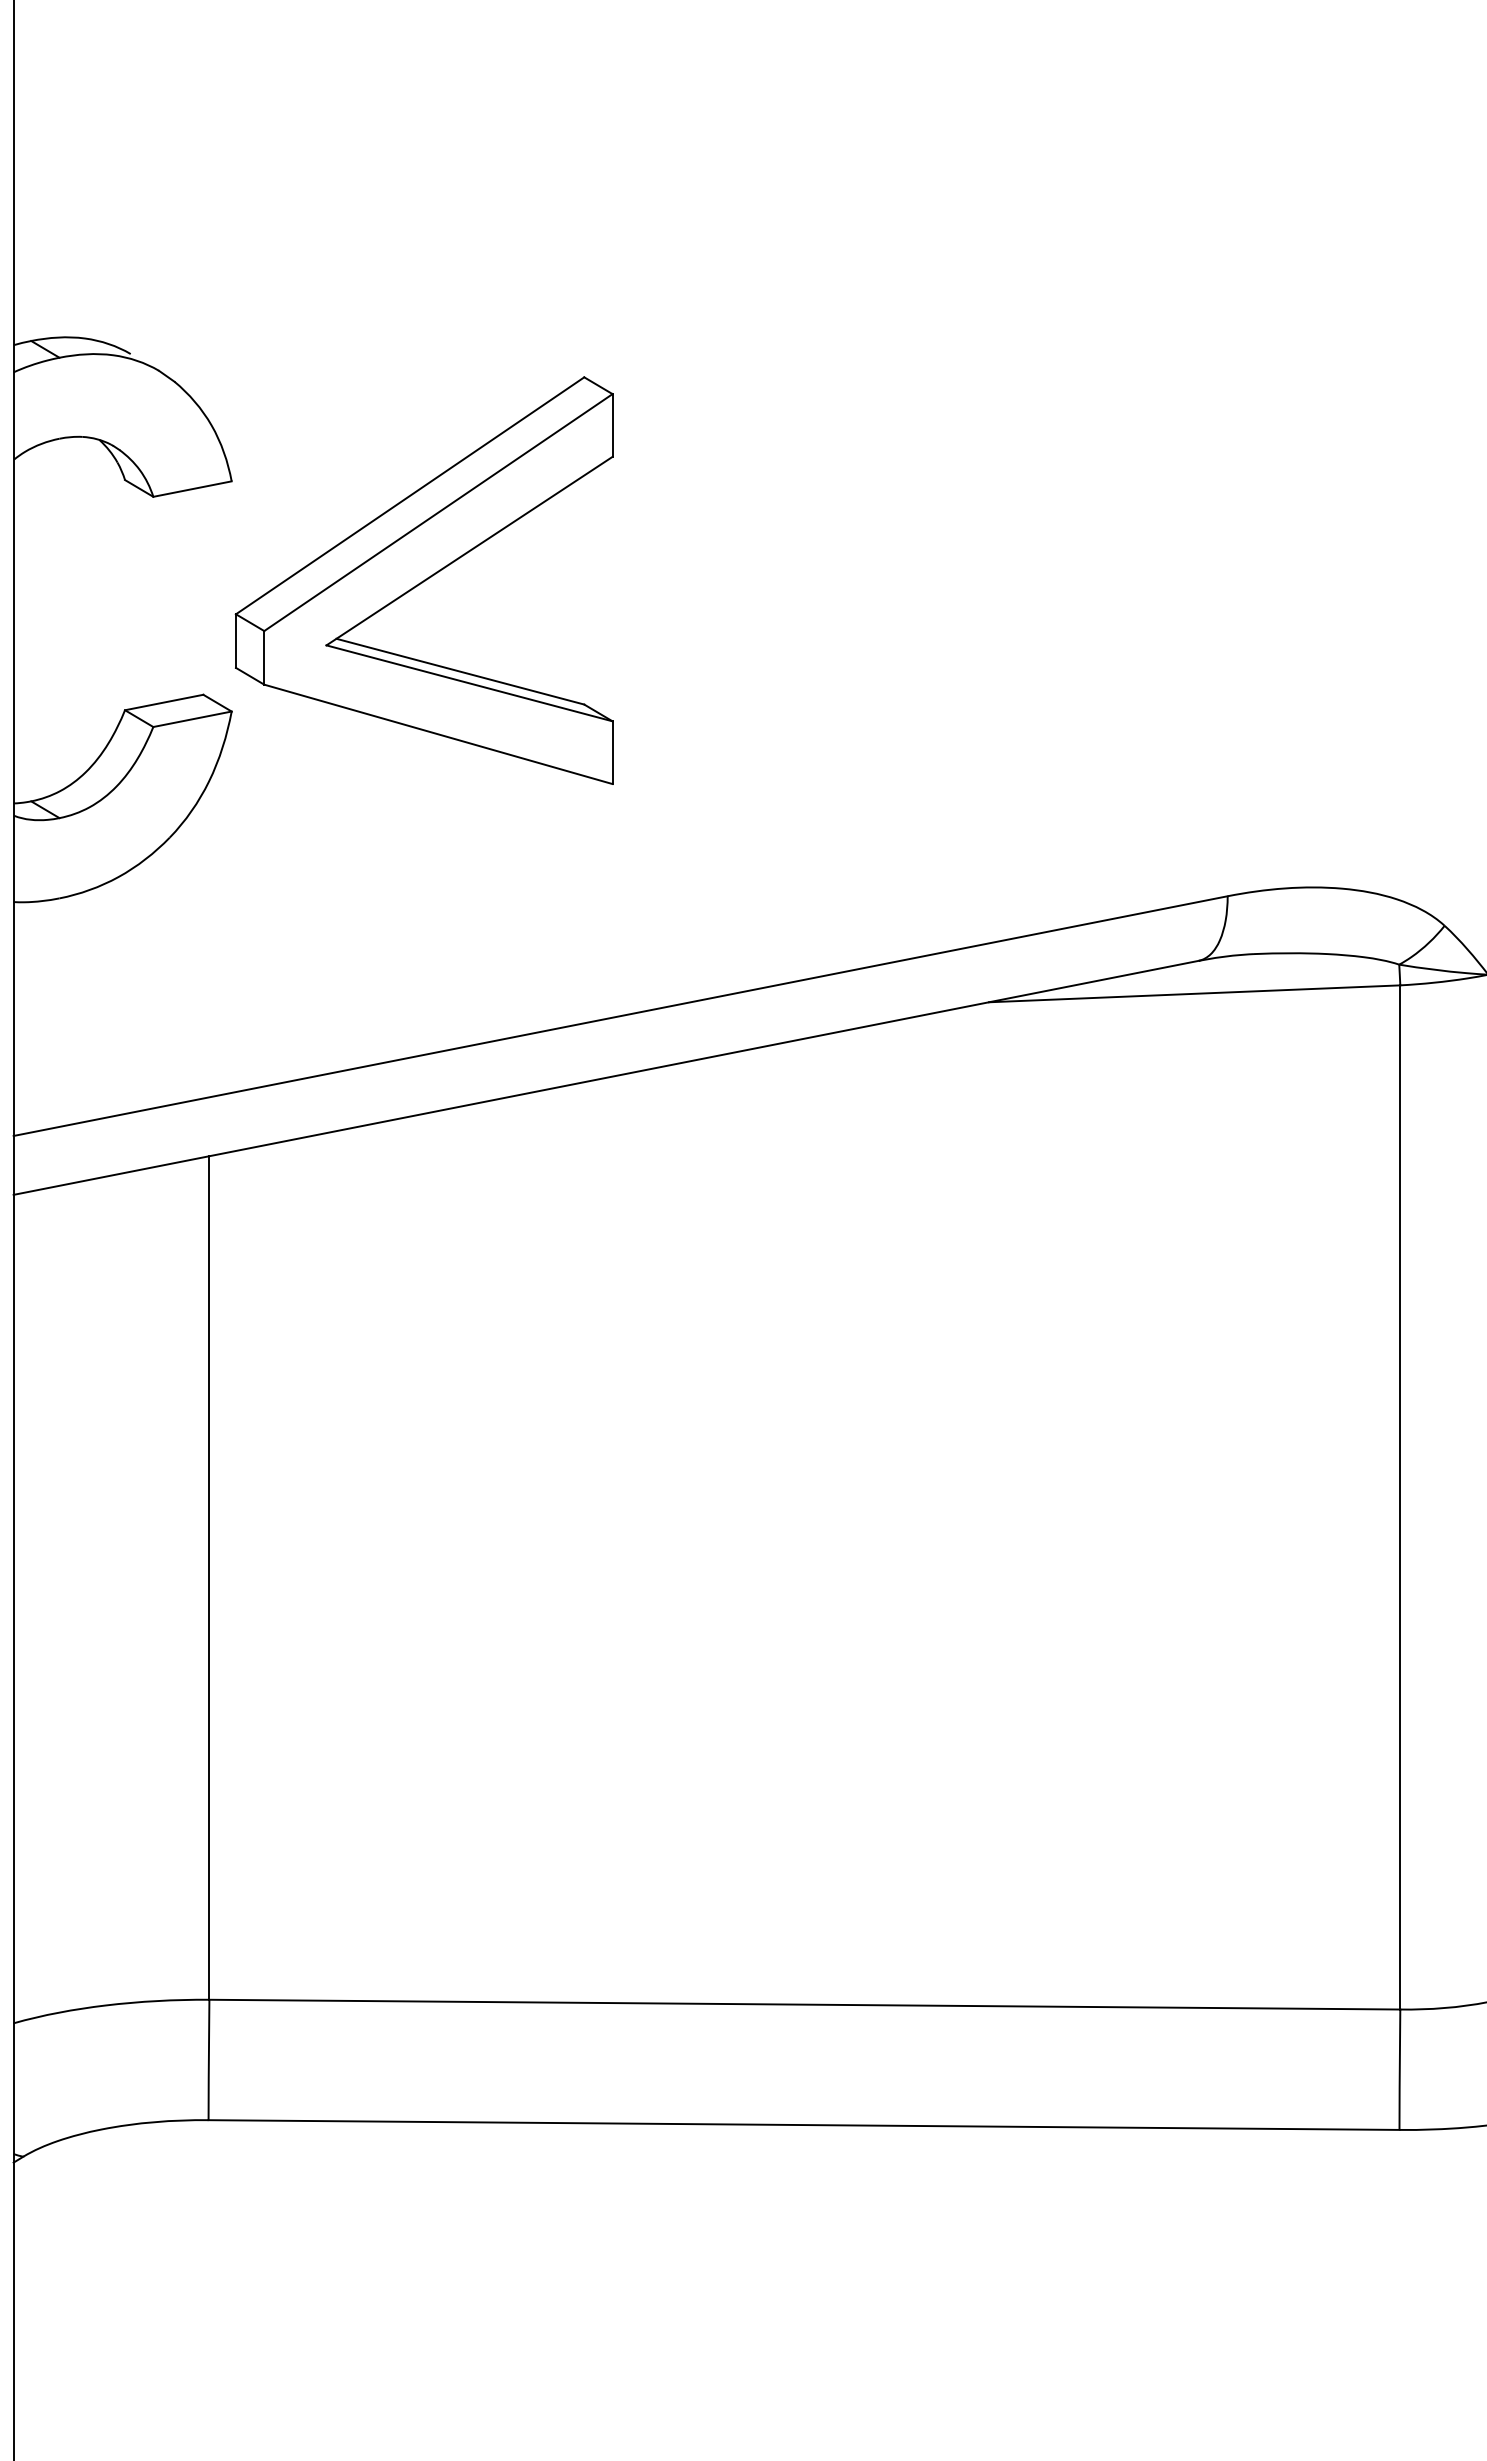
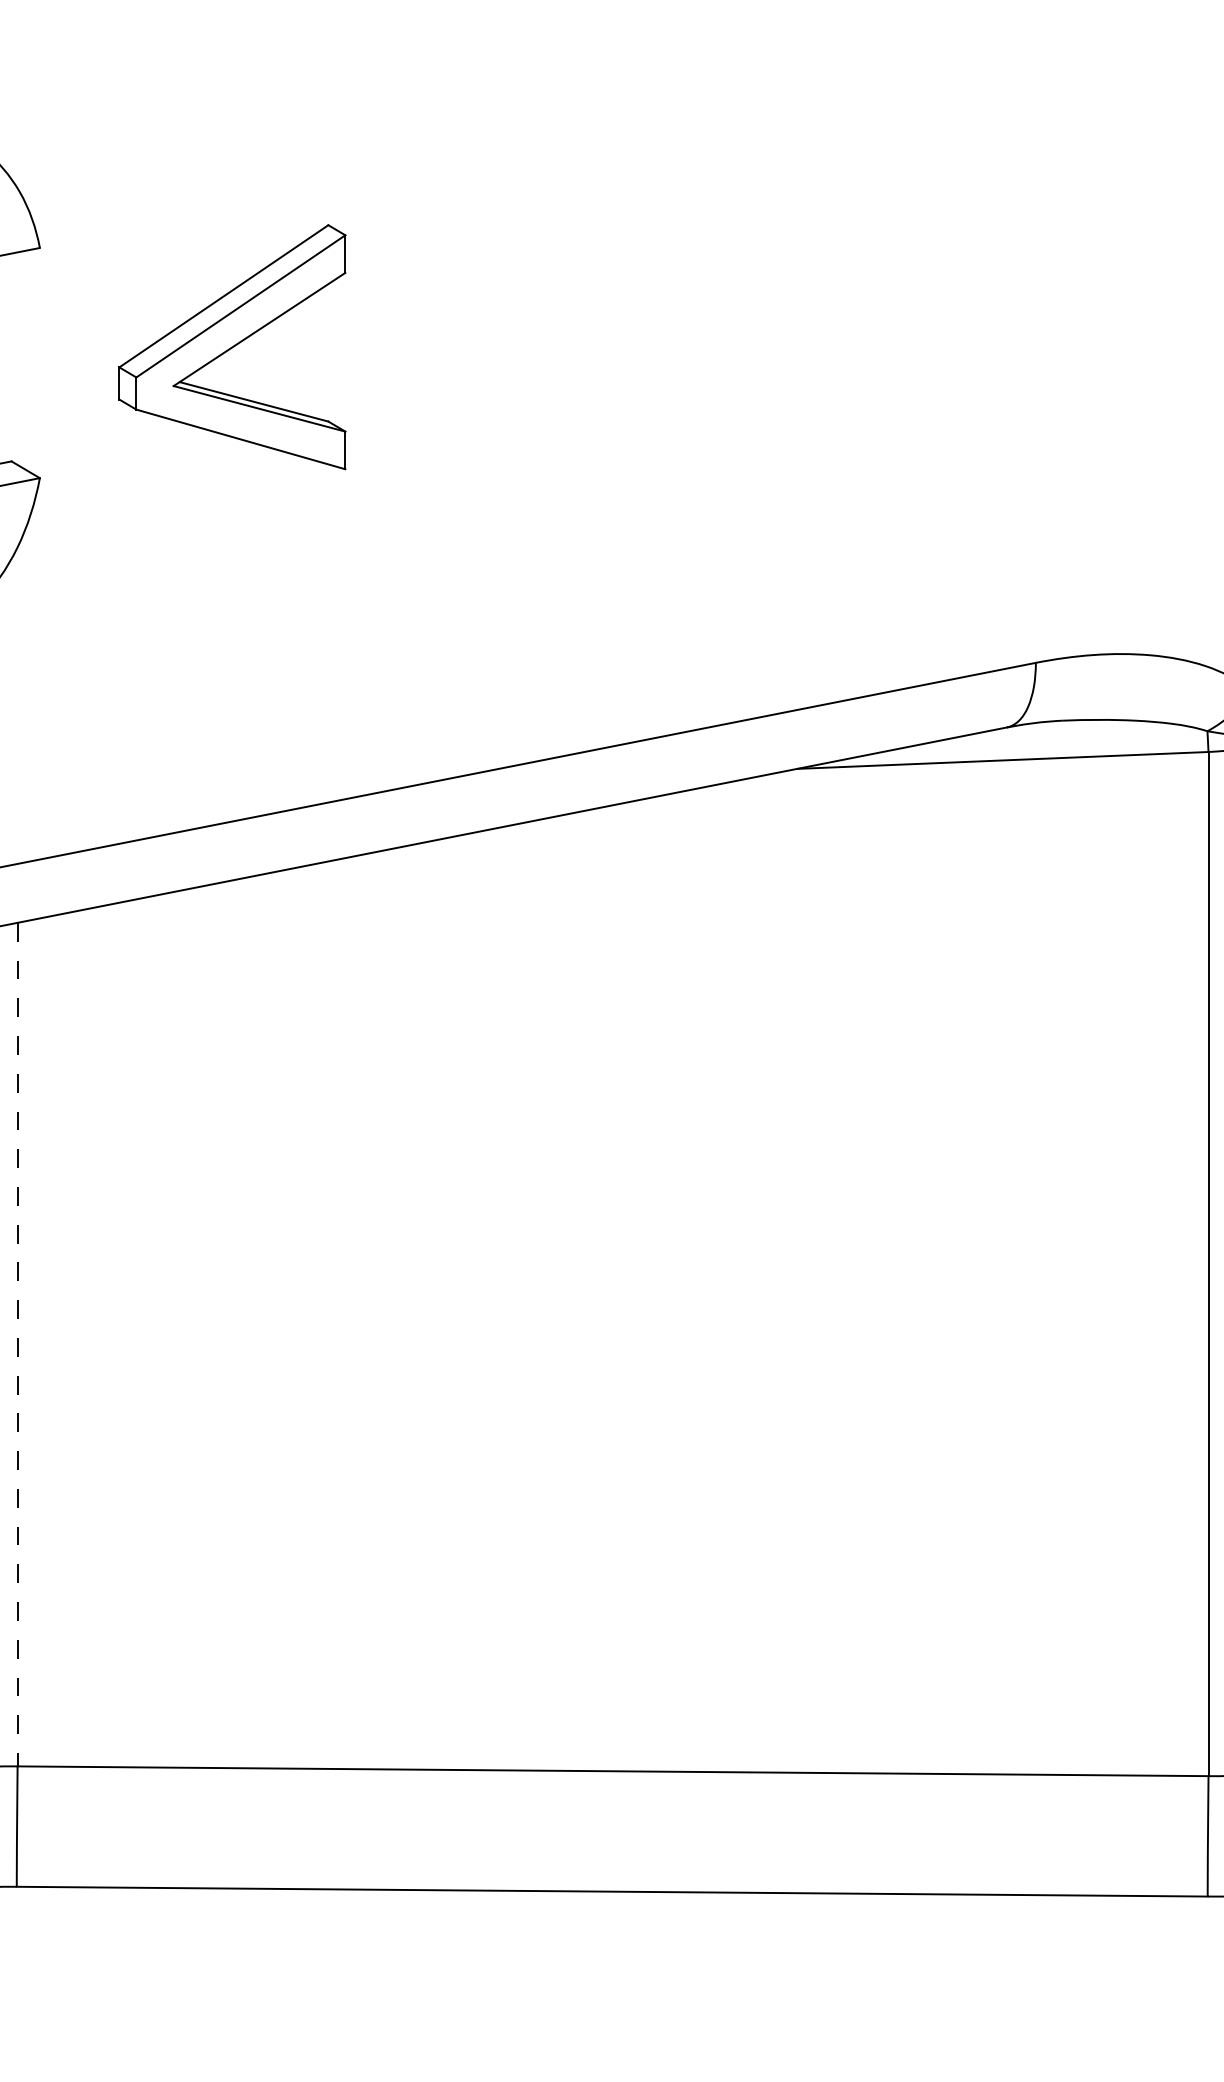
part: (423, 580) -> (231, 347), size x0.6
line: (209, 1577) -> (17, 1344), solid -> dashed

